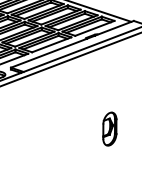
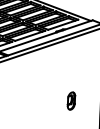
part: (109, 128) -> (71, 100), size x0.7

